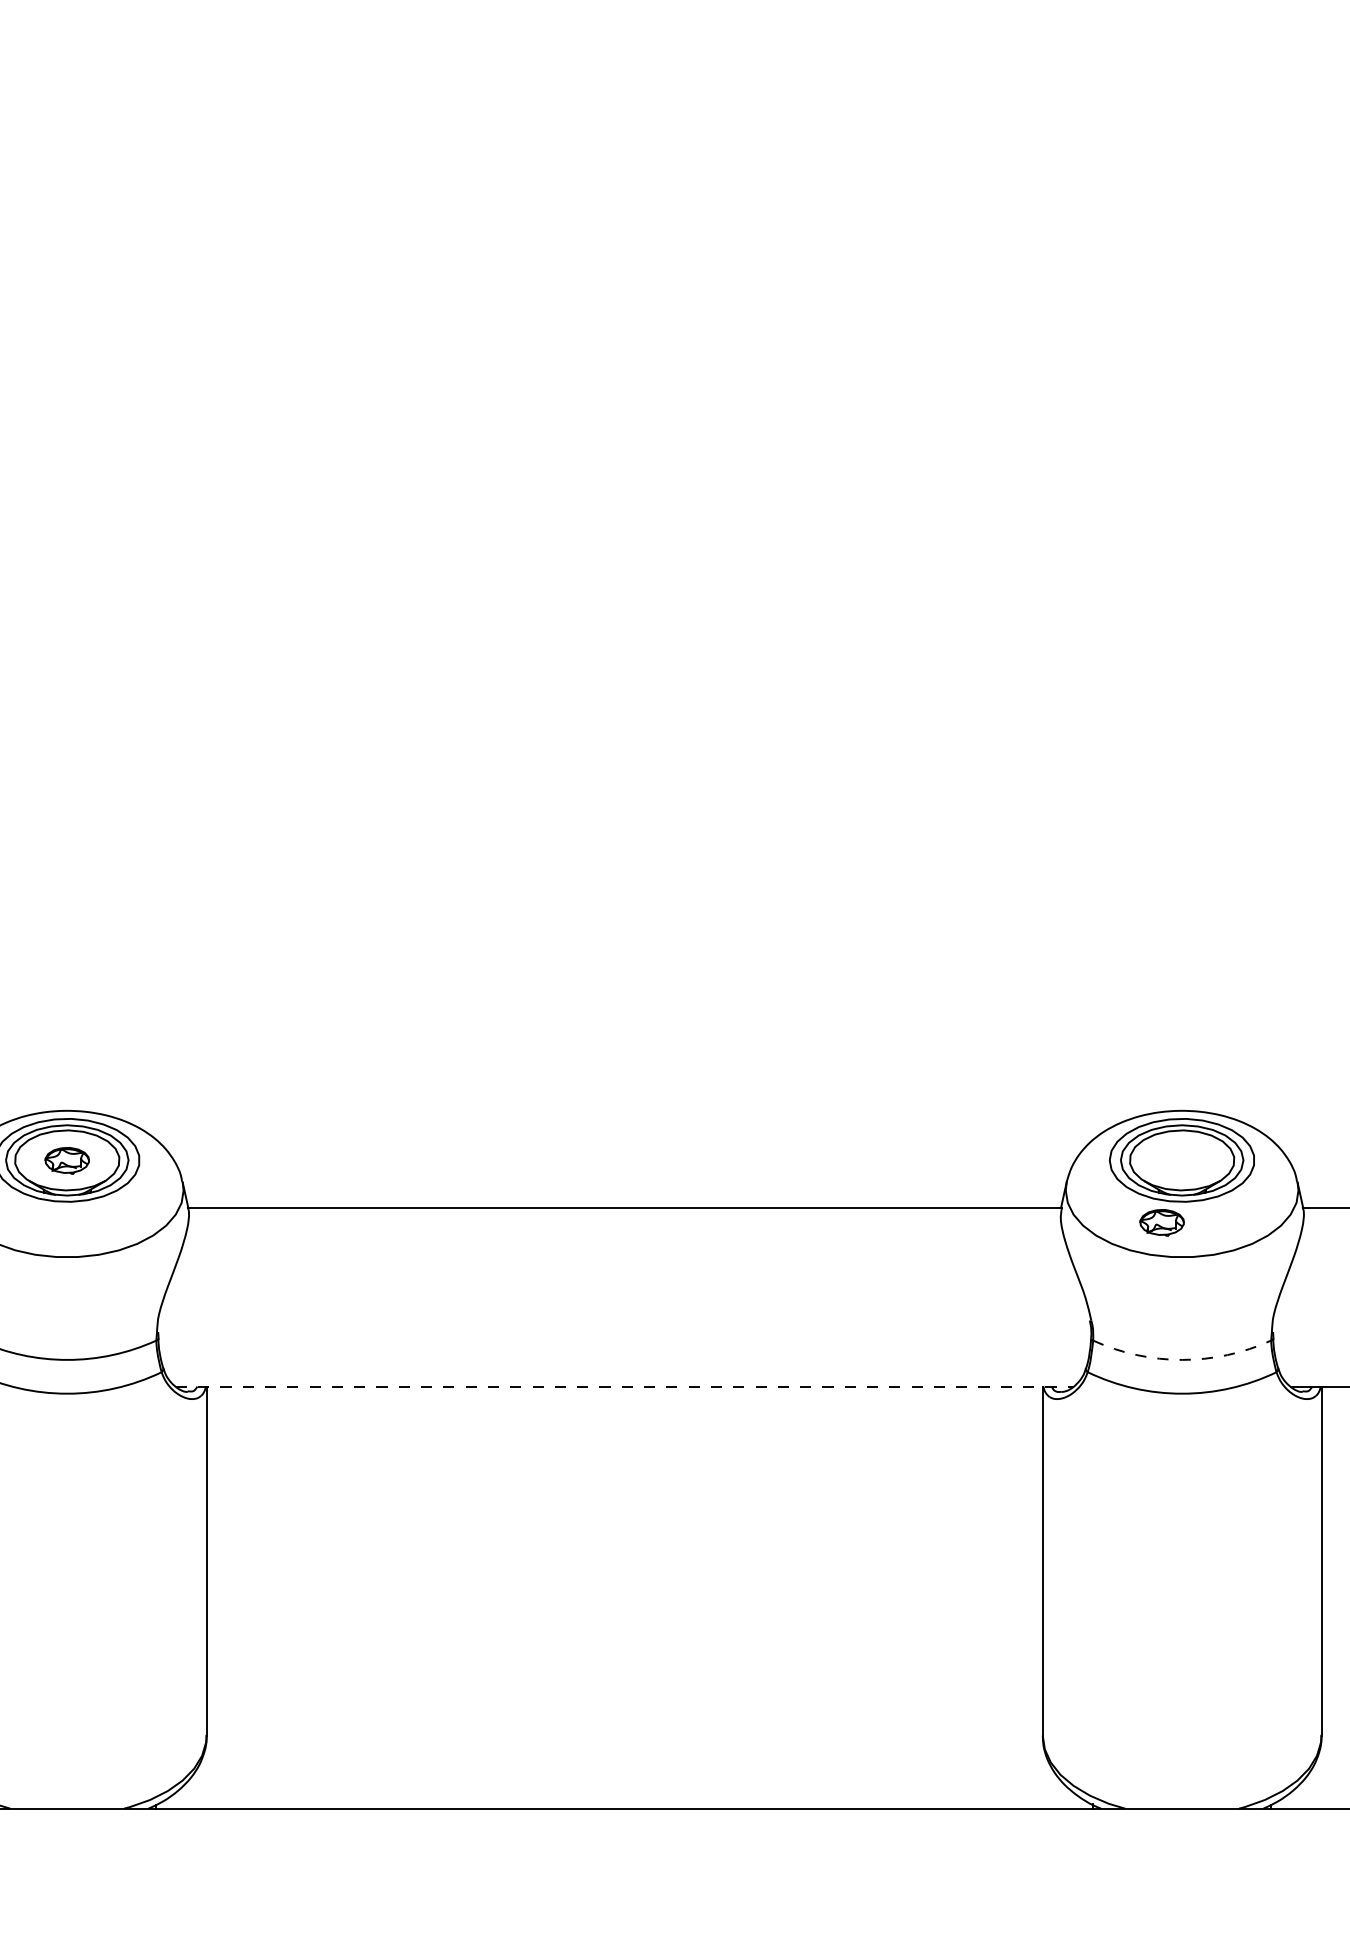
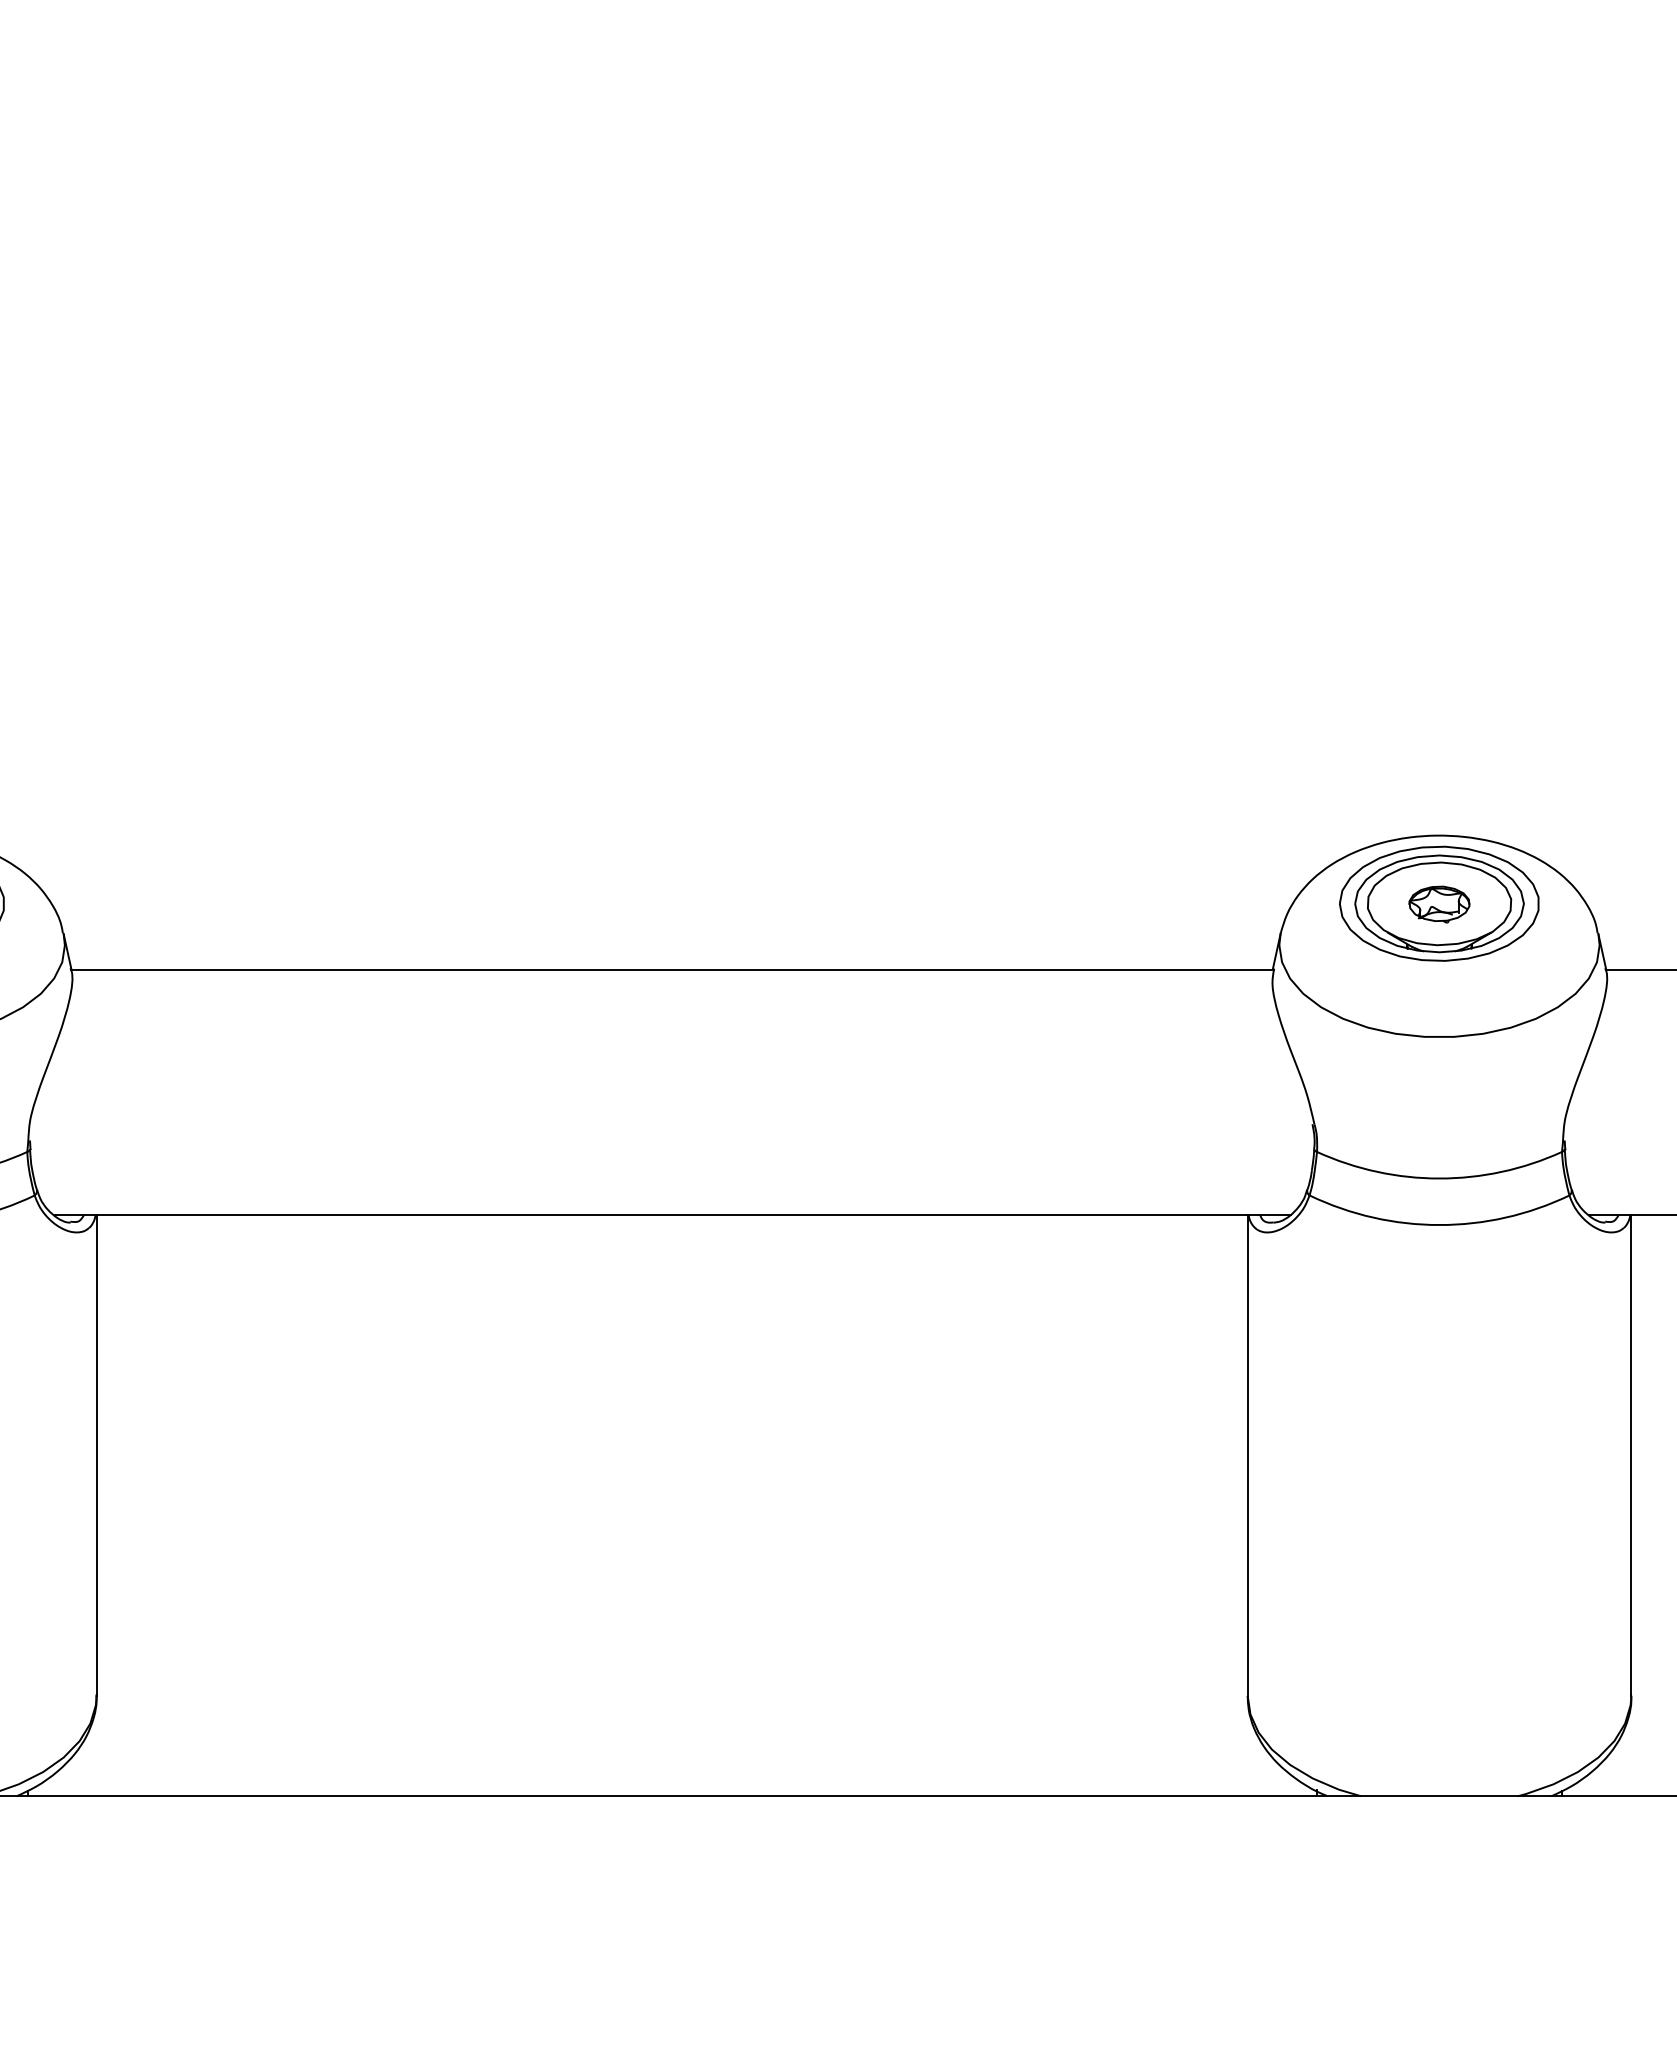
part: (1161, 1222) -> (1438, 903), moved
arc: (1182, 1359) -> (1440, 1177), dashed -> solid
line: (625, 1386) -> (673, 1215), dashed -> solid

